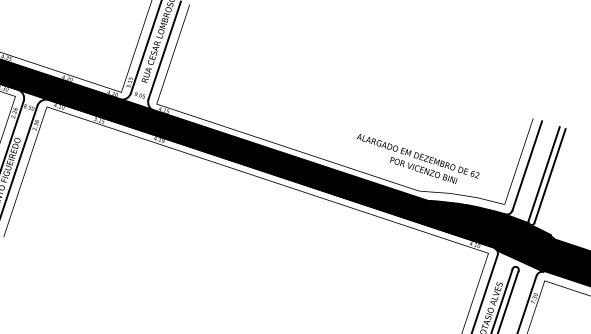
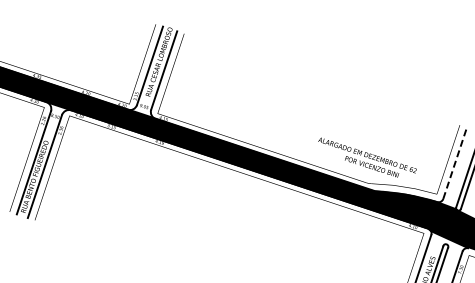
line: (527, 166) -> (455, 163), solid -> dashed

